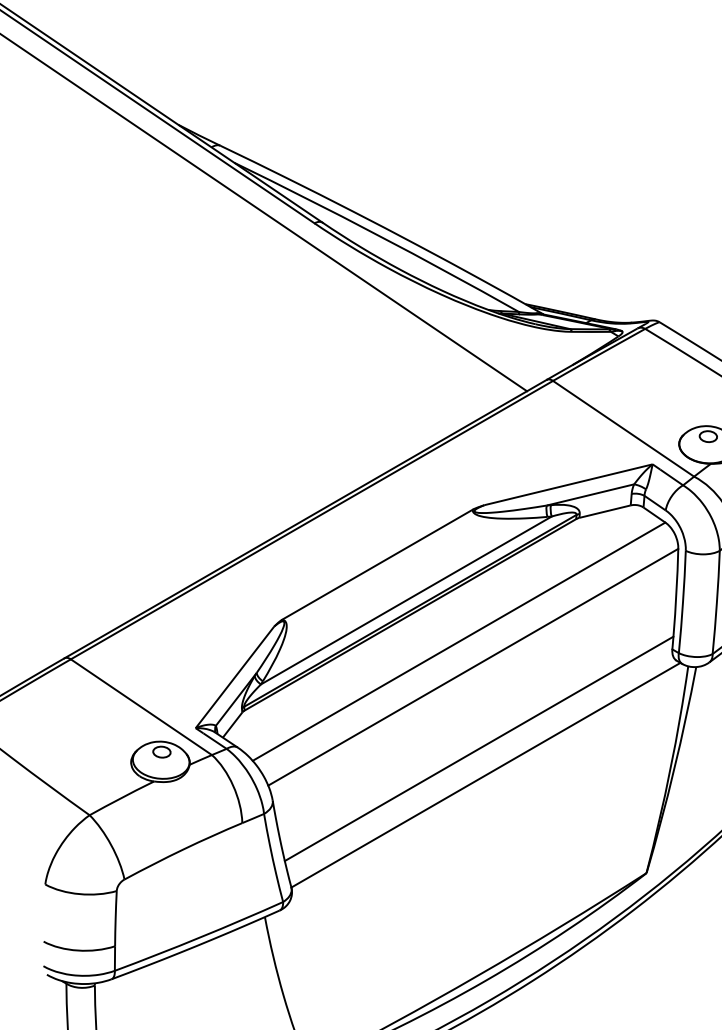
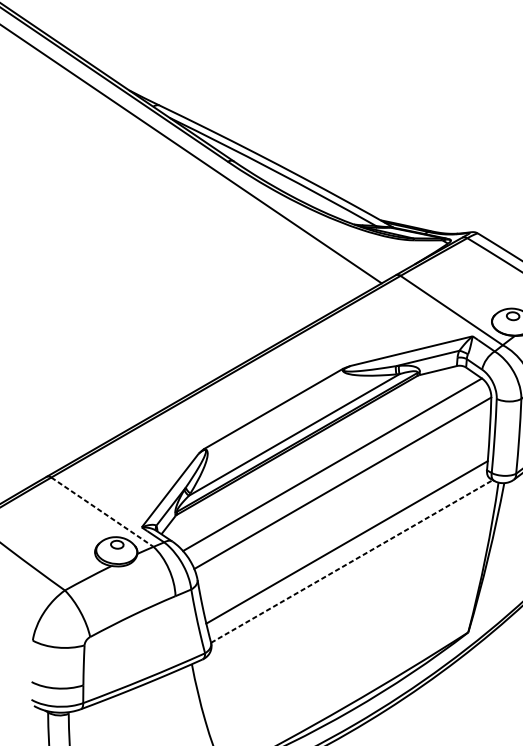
line: (141, 707) -> (102, 512), solid -> dashed
line: (485, 775) -> (351, 561), solid -> dashed

